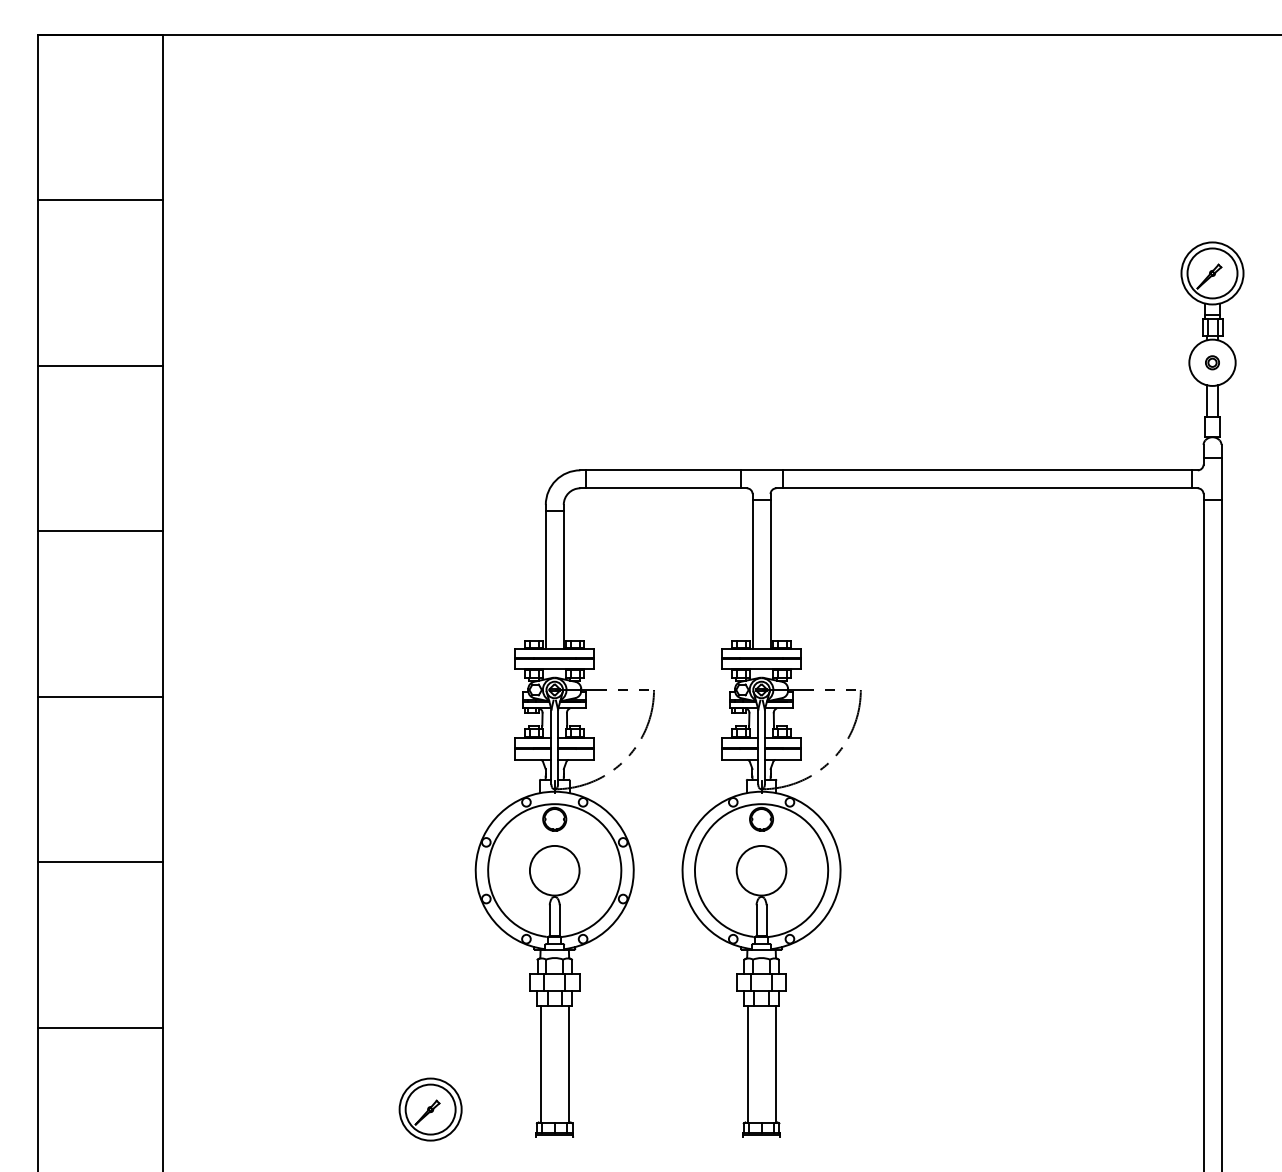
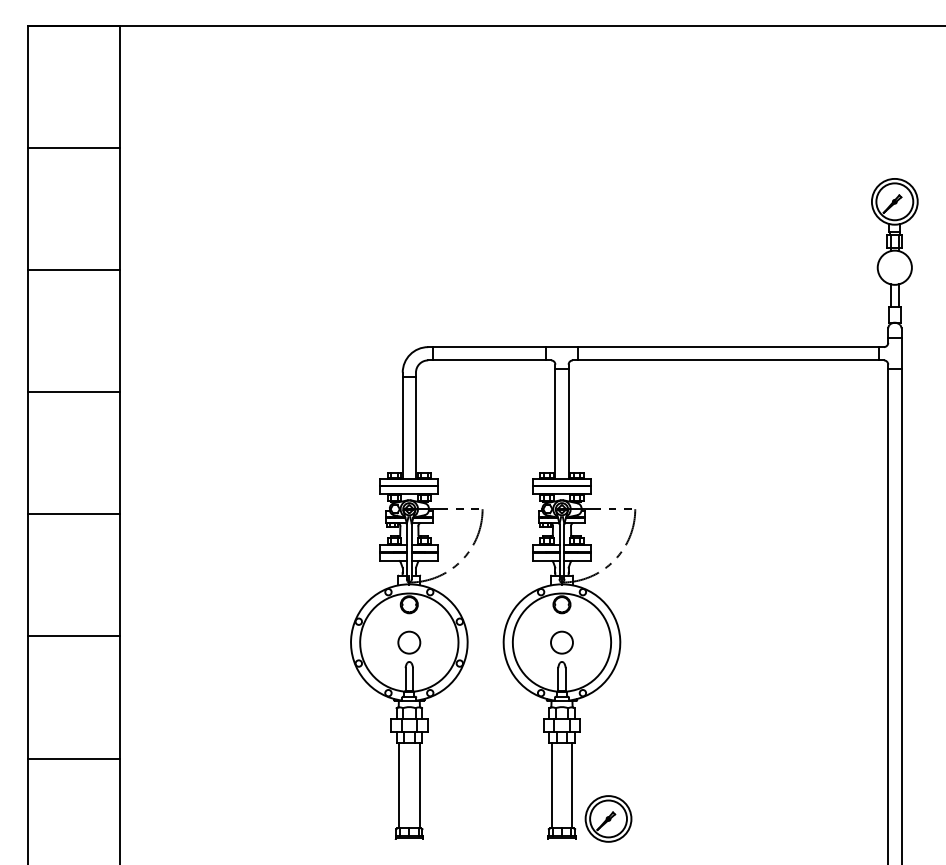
part: (1212, 362) -> (894, 267), removed
circle: (554, 870) -> (409, 642), size x0.6
circle: (761, 870) -> (561, 642), size x0.6
part: (430, 1109) -> (608, 818), moved

